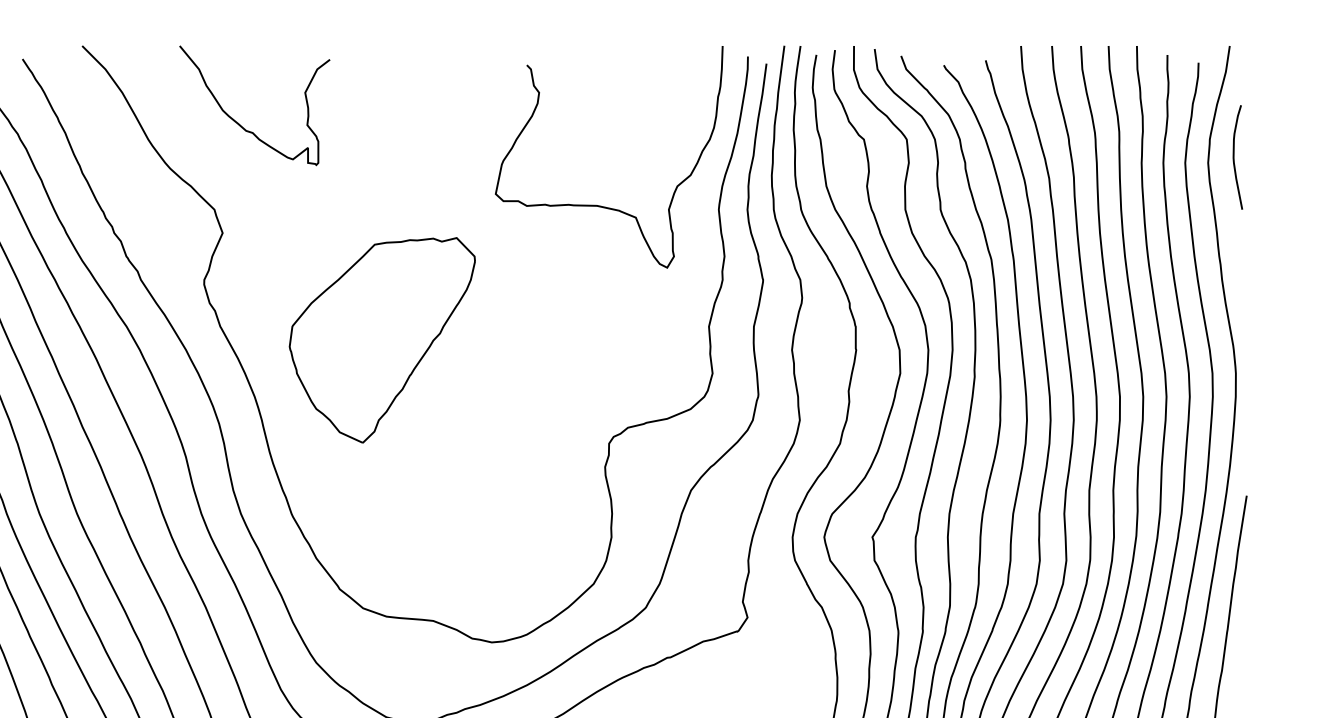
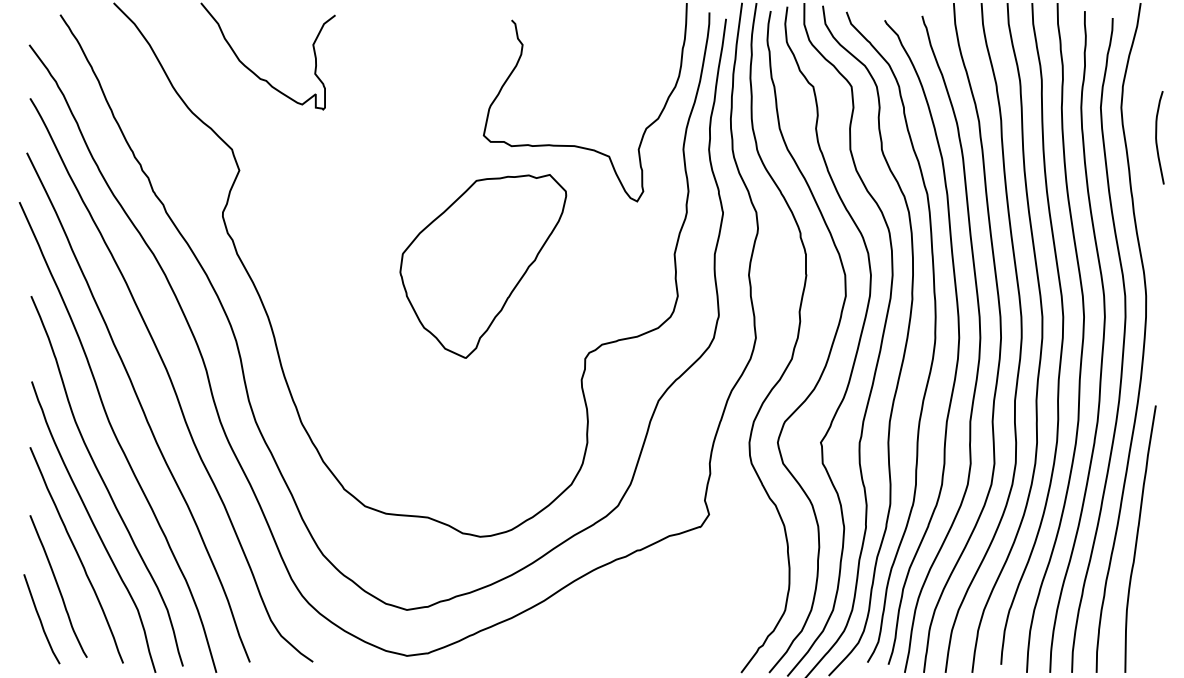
curve: (1235, 159) -> (1157, 139), moved
part: (382, 340) -> (483, 266), moved

